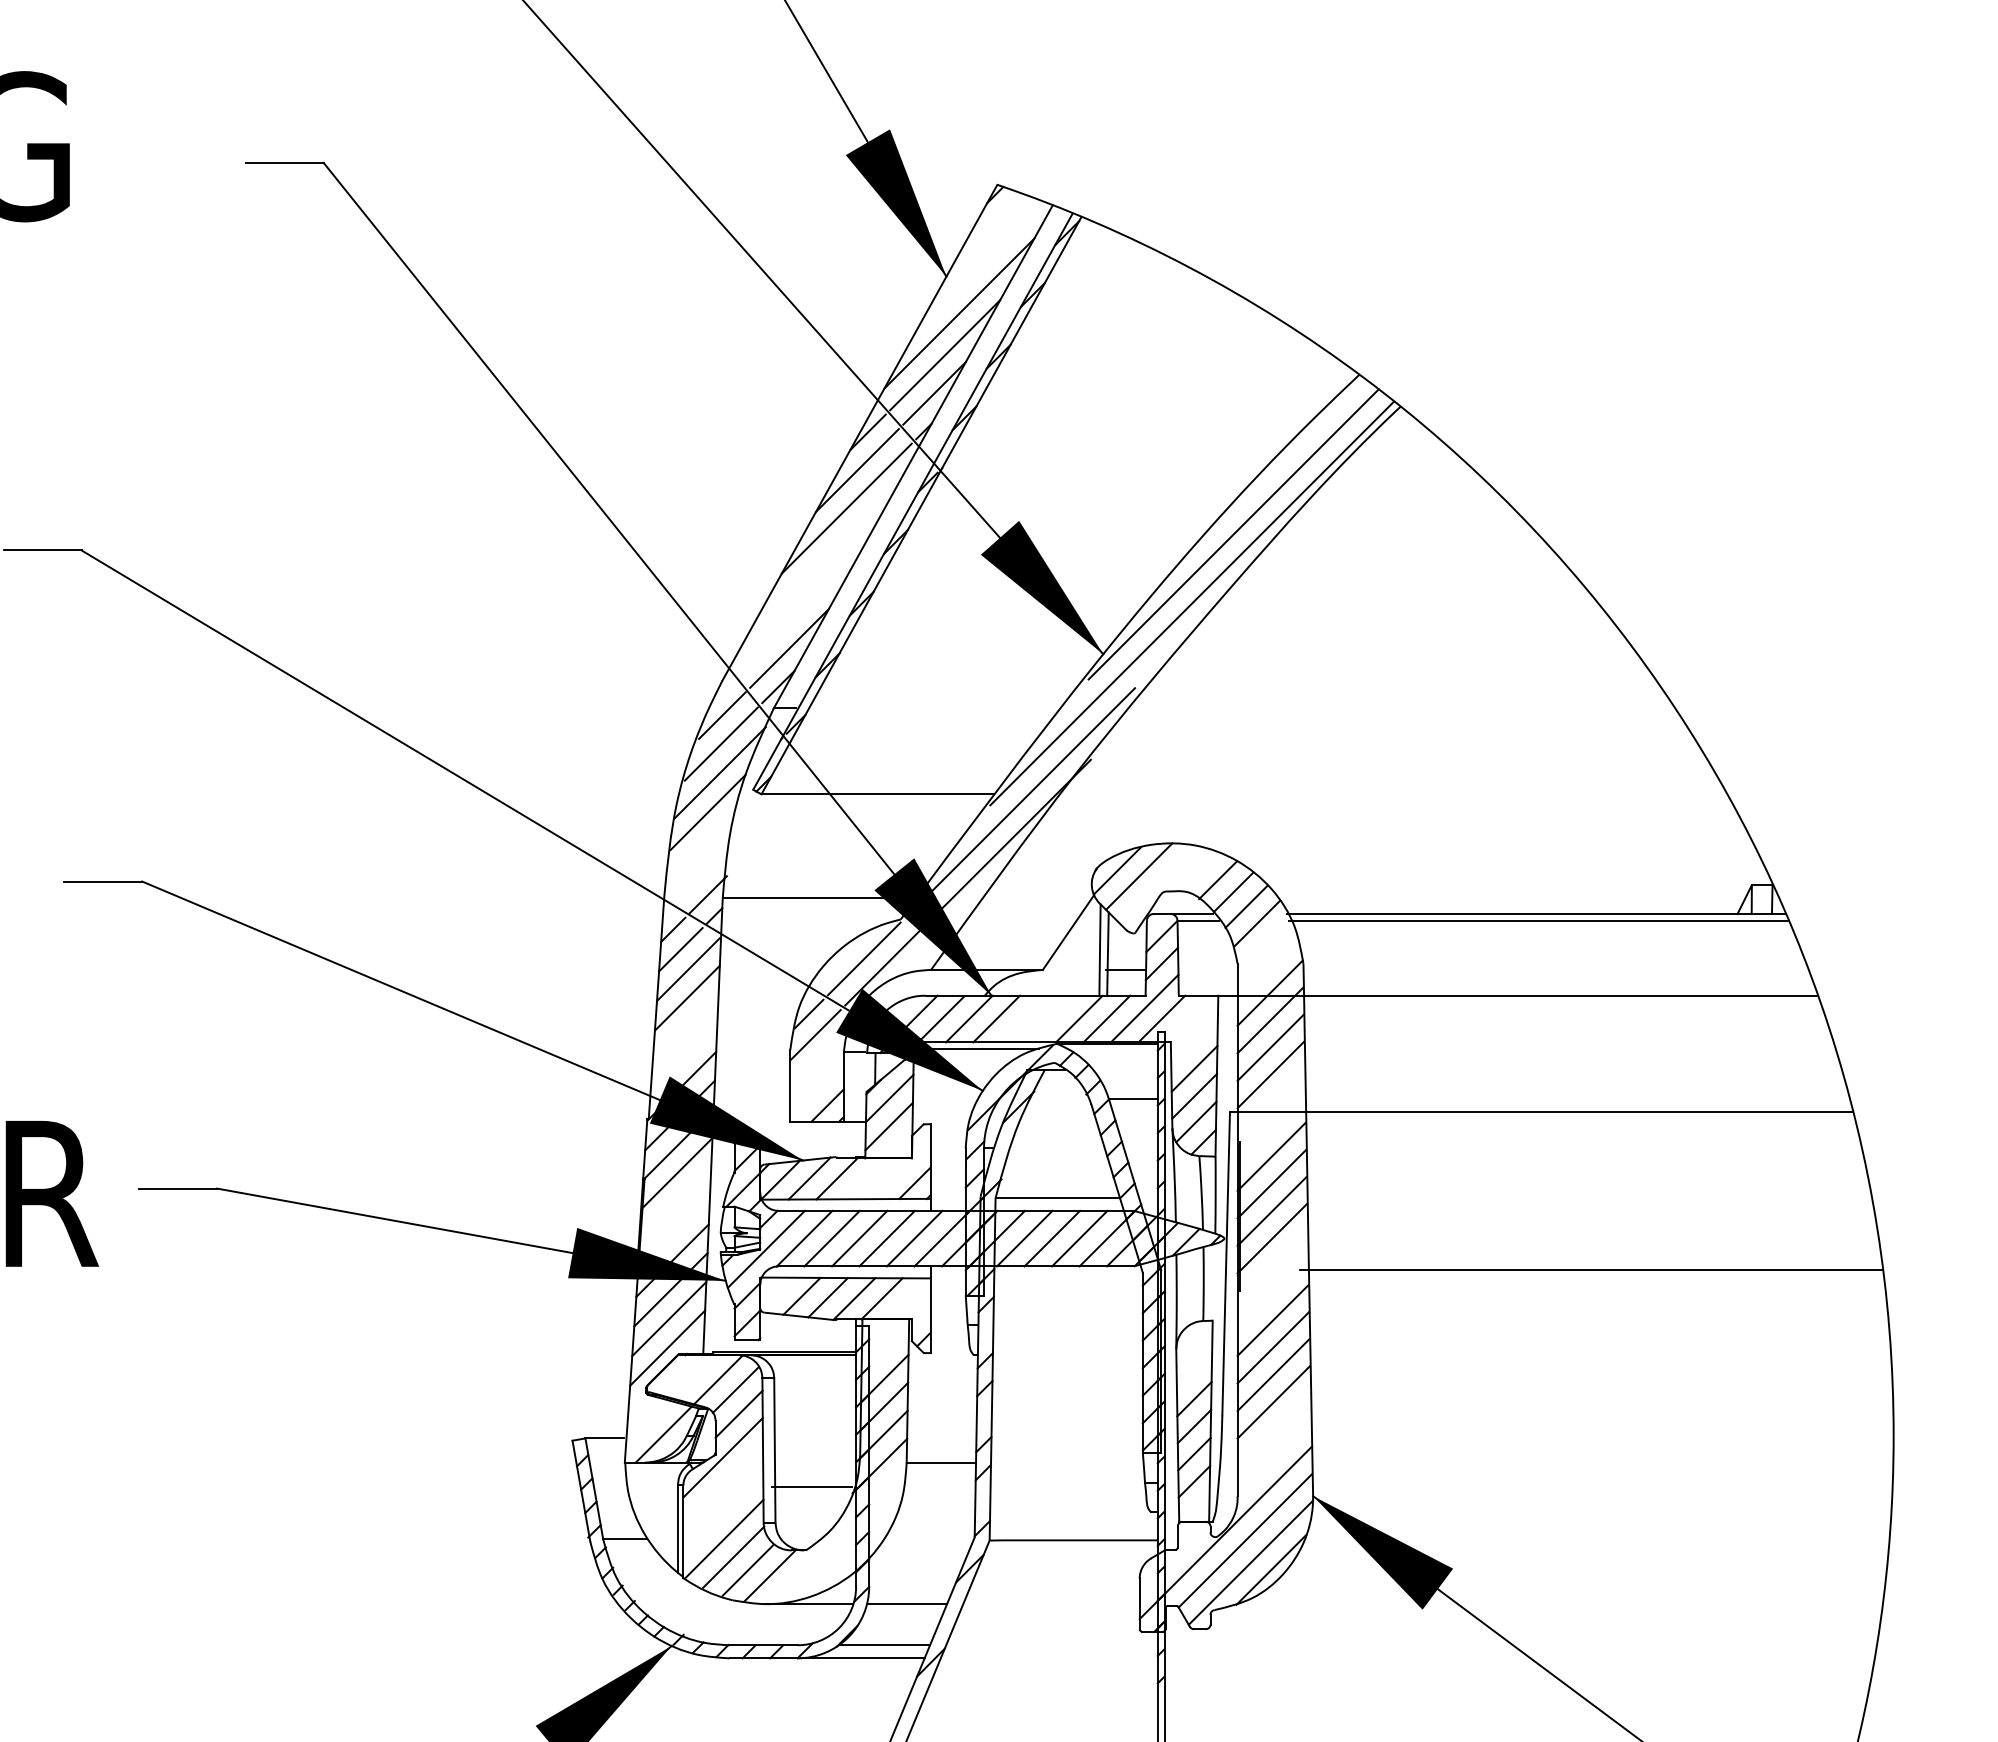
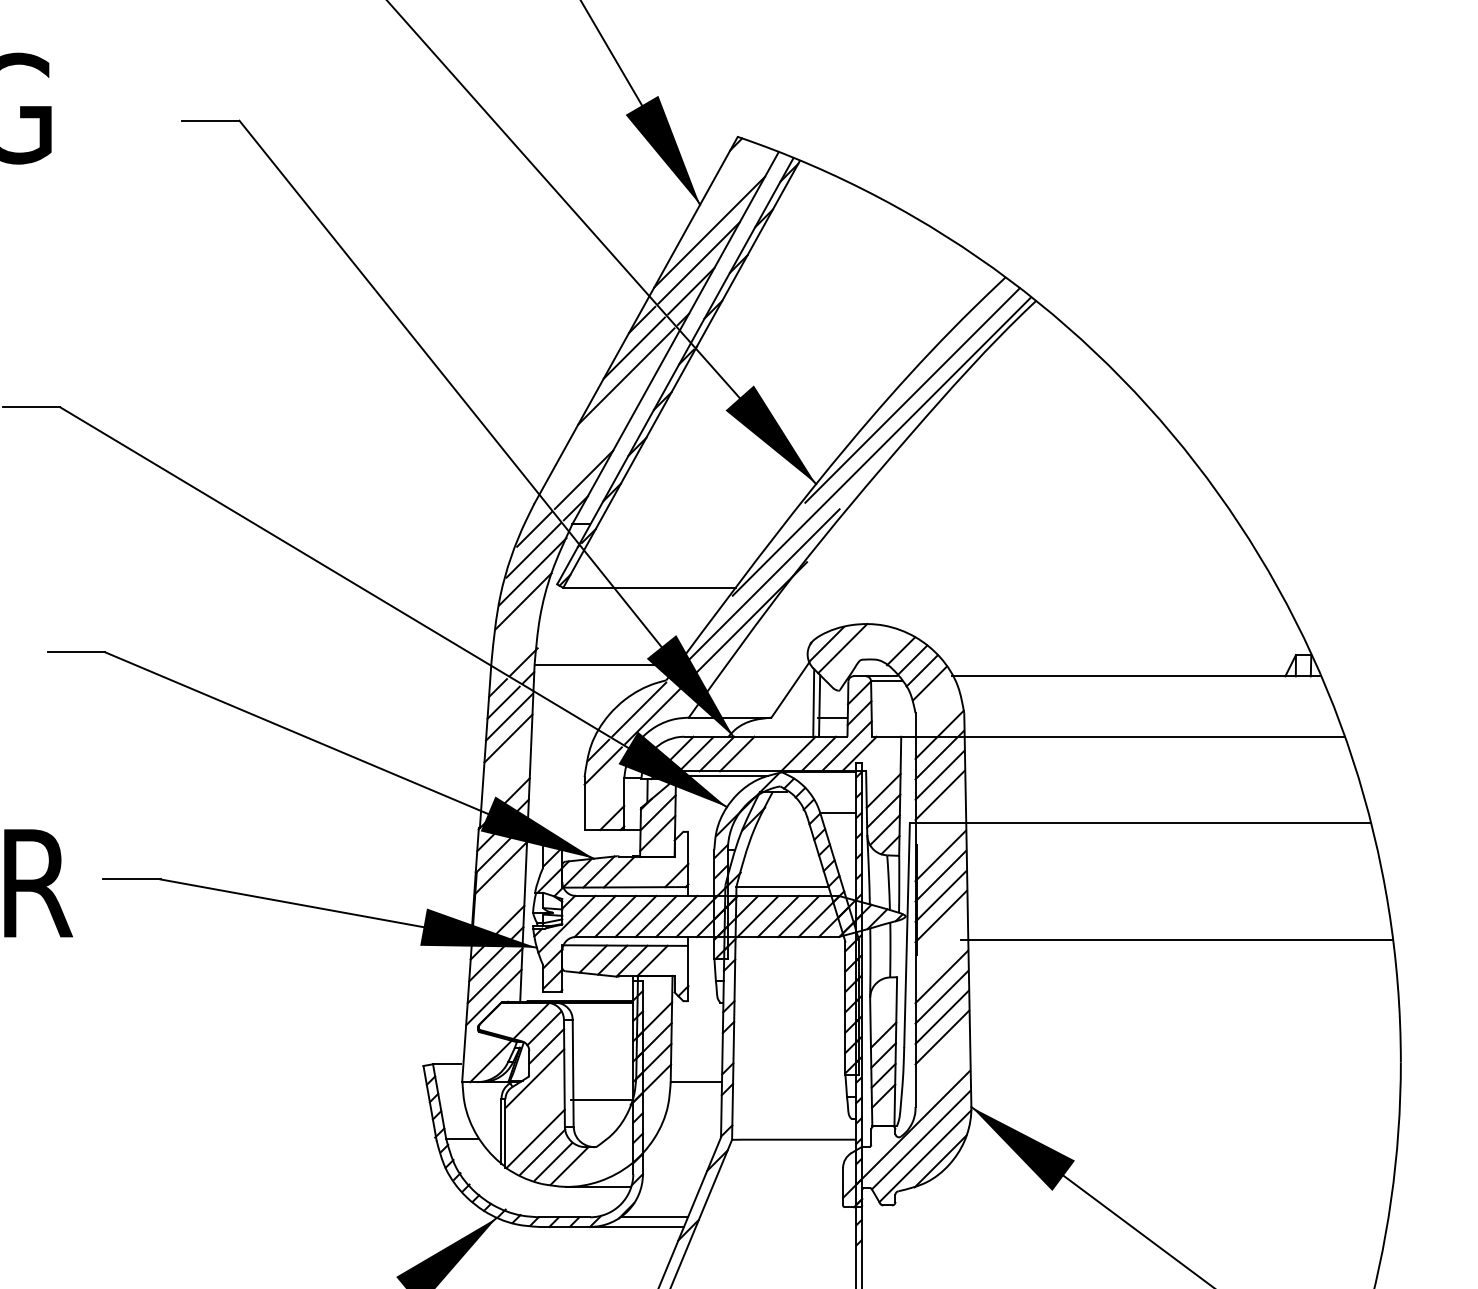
line: (1538, 920) -> (1138, 681), removed
line: (907, 1604) -> (671, 1187), removed

